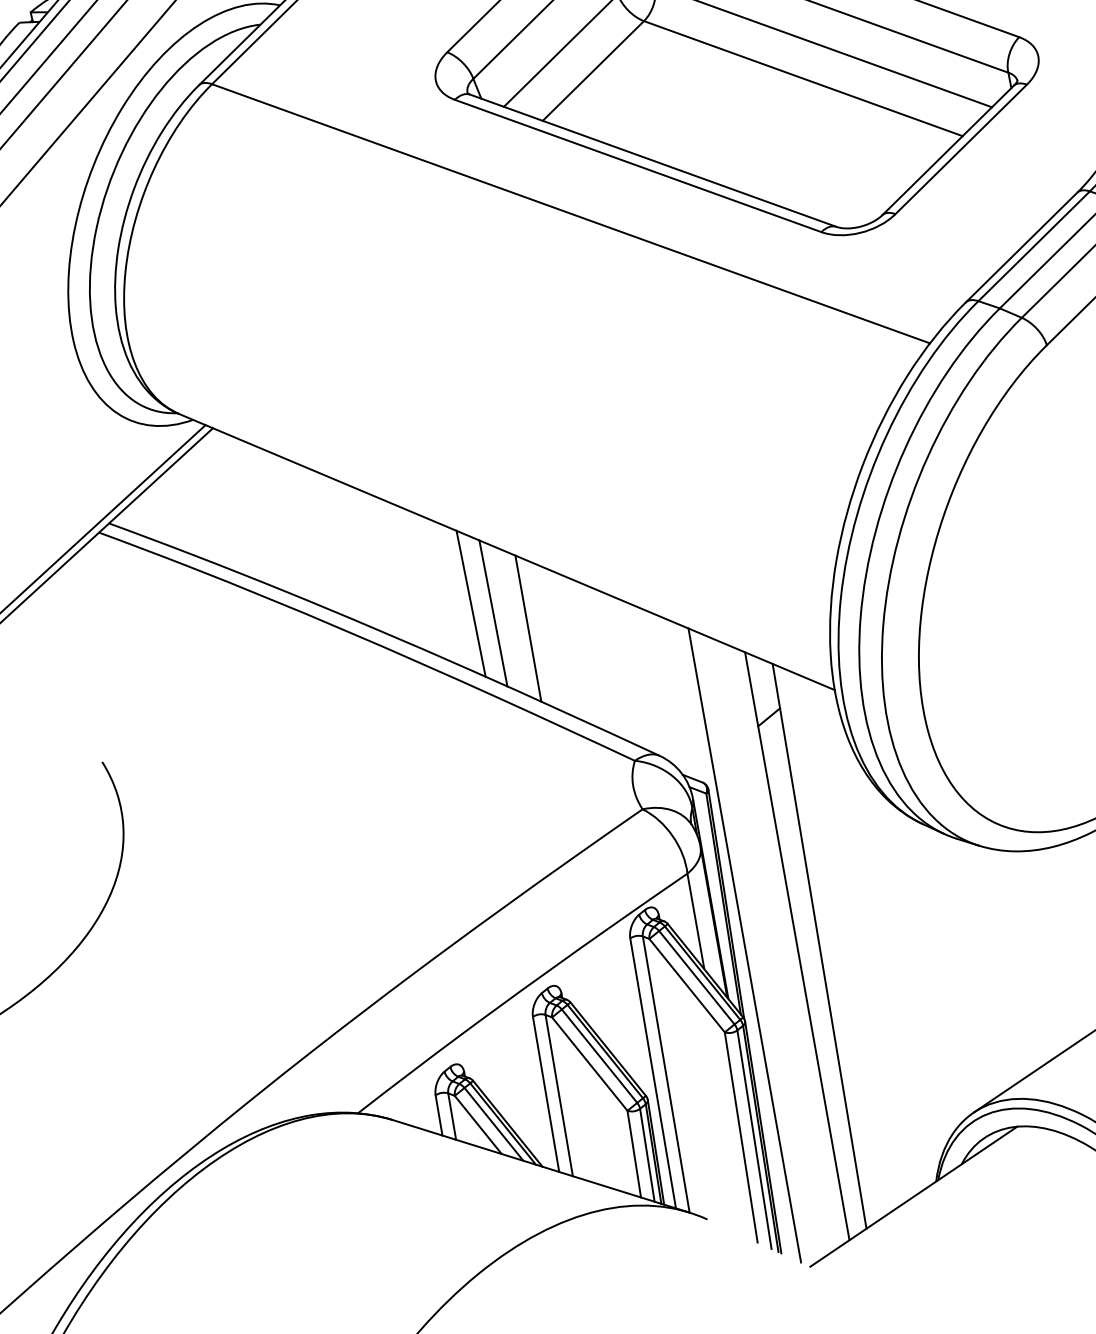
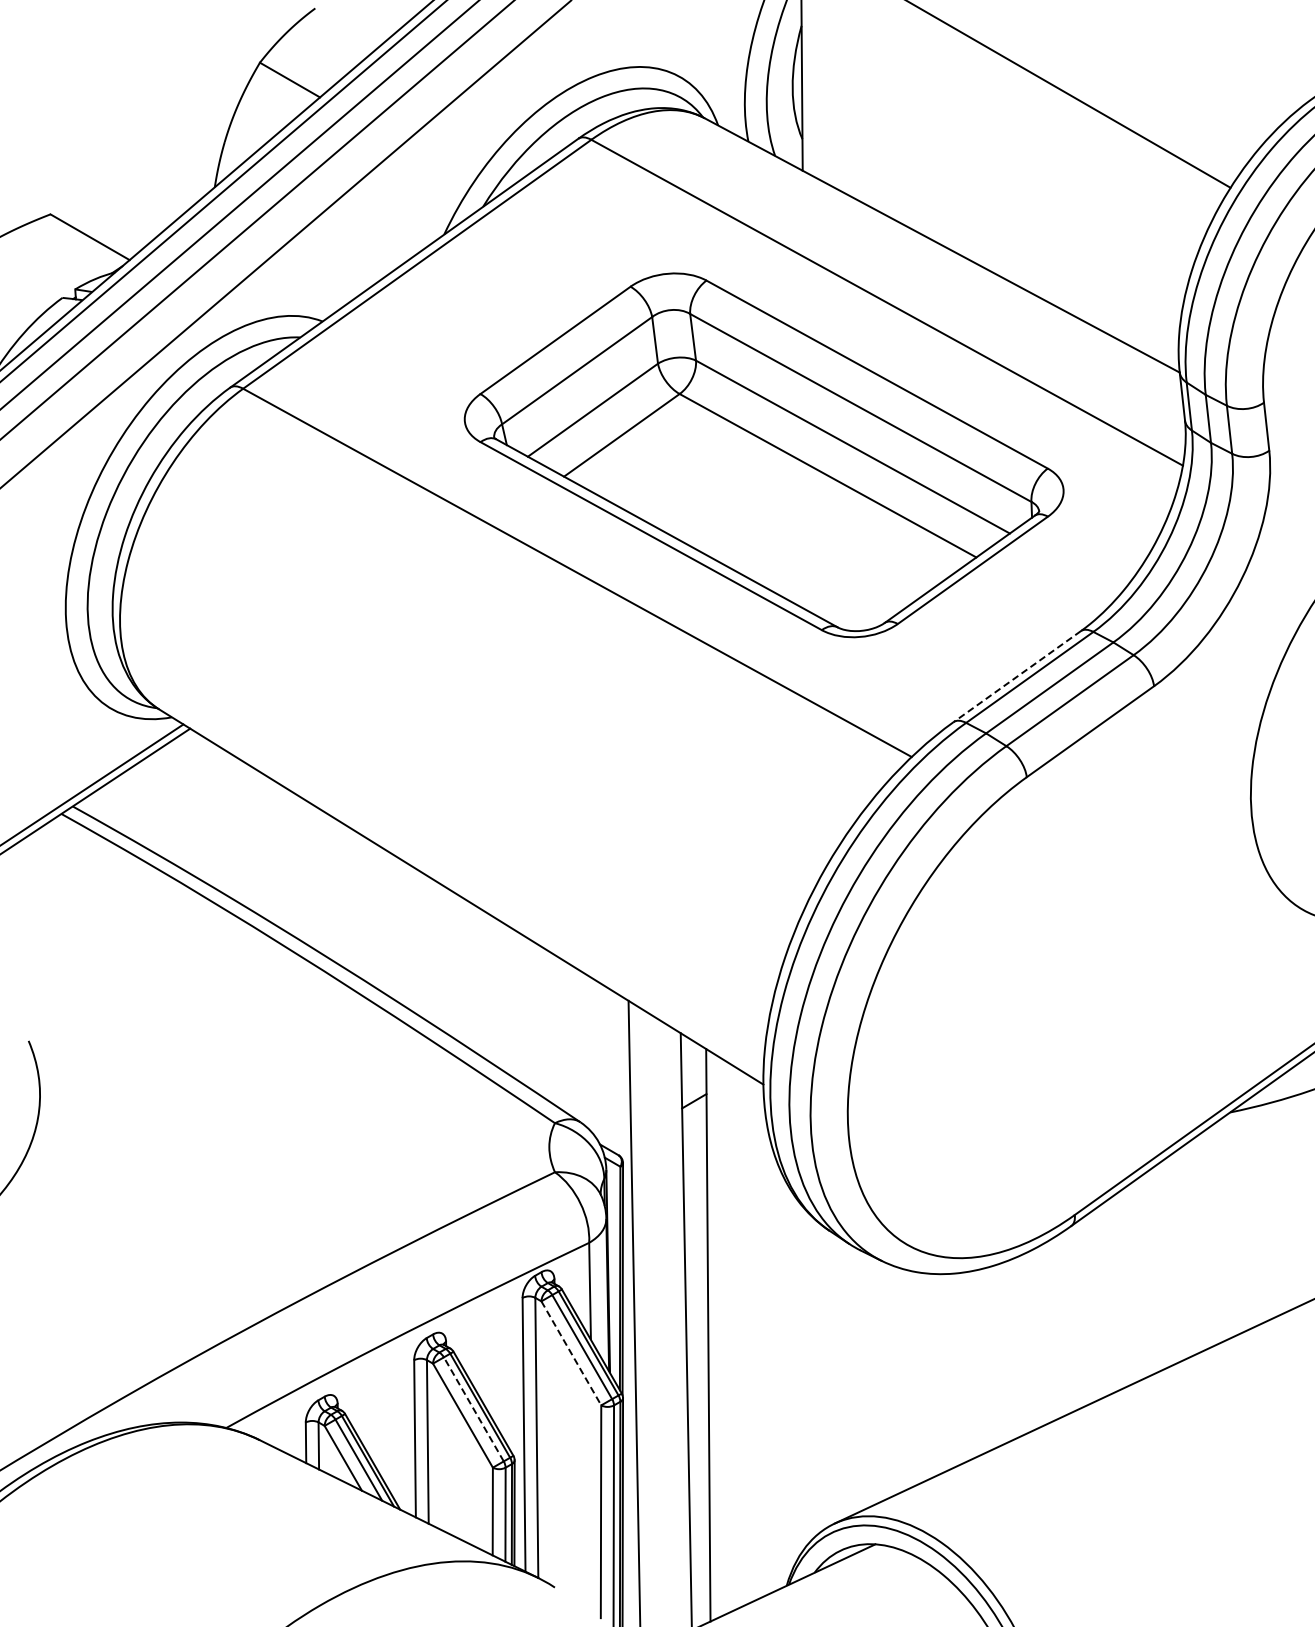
line: (1020, 247) -> (1016, 676), solid -> dashed
line: (470, 603) -> (417, 942), removed
line: (492, 613) -> (437, 955), removed
line: (528, 628) -> (470, 975), removed
line: (687, 985) -> (571, 1353), solid -> dashed
line: (599, 1055) -> (473, 1408), solid -> dashed

